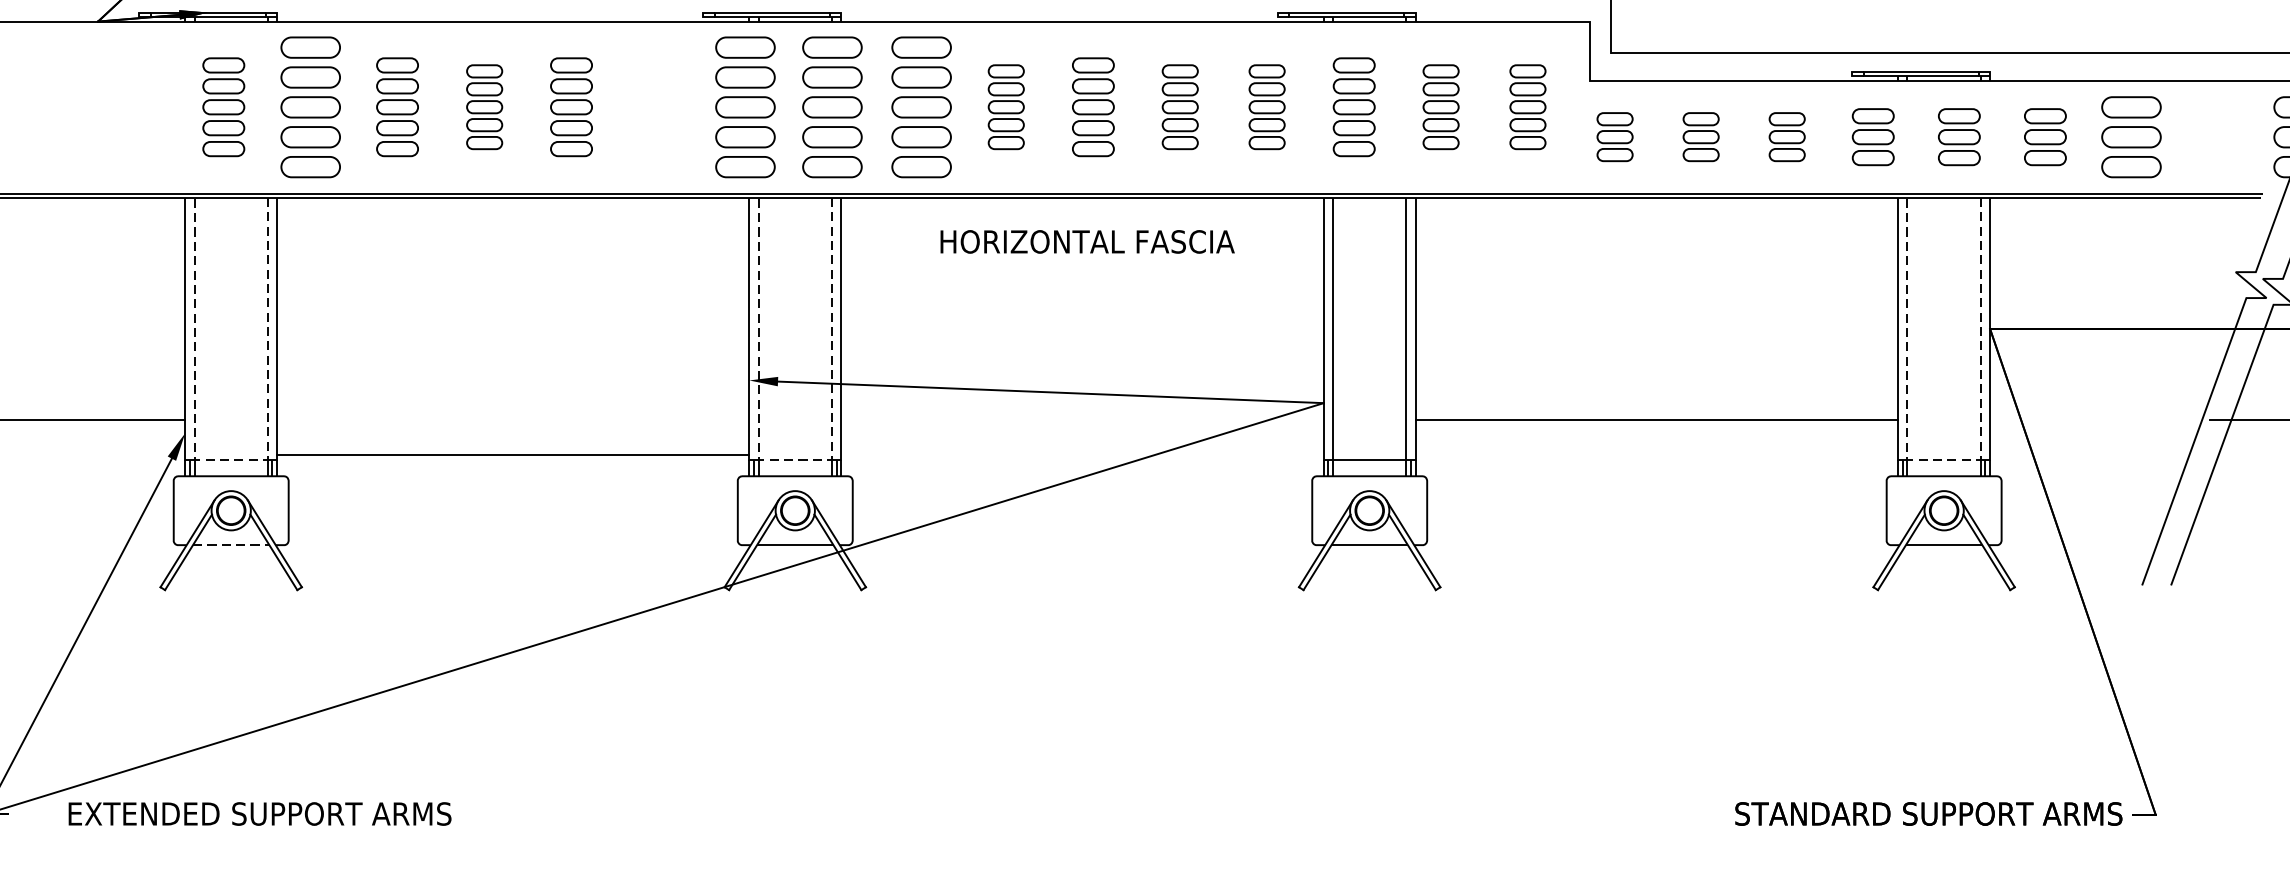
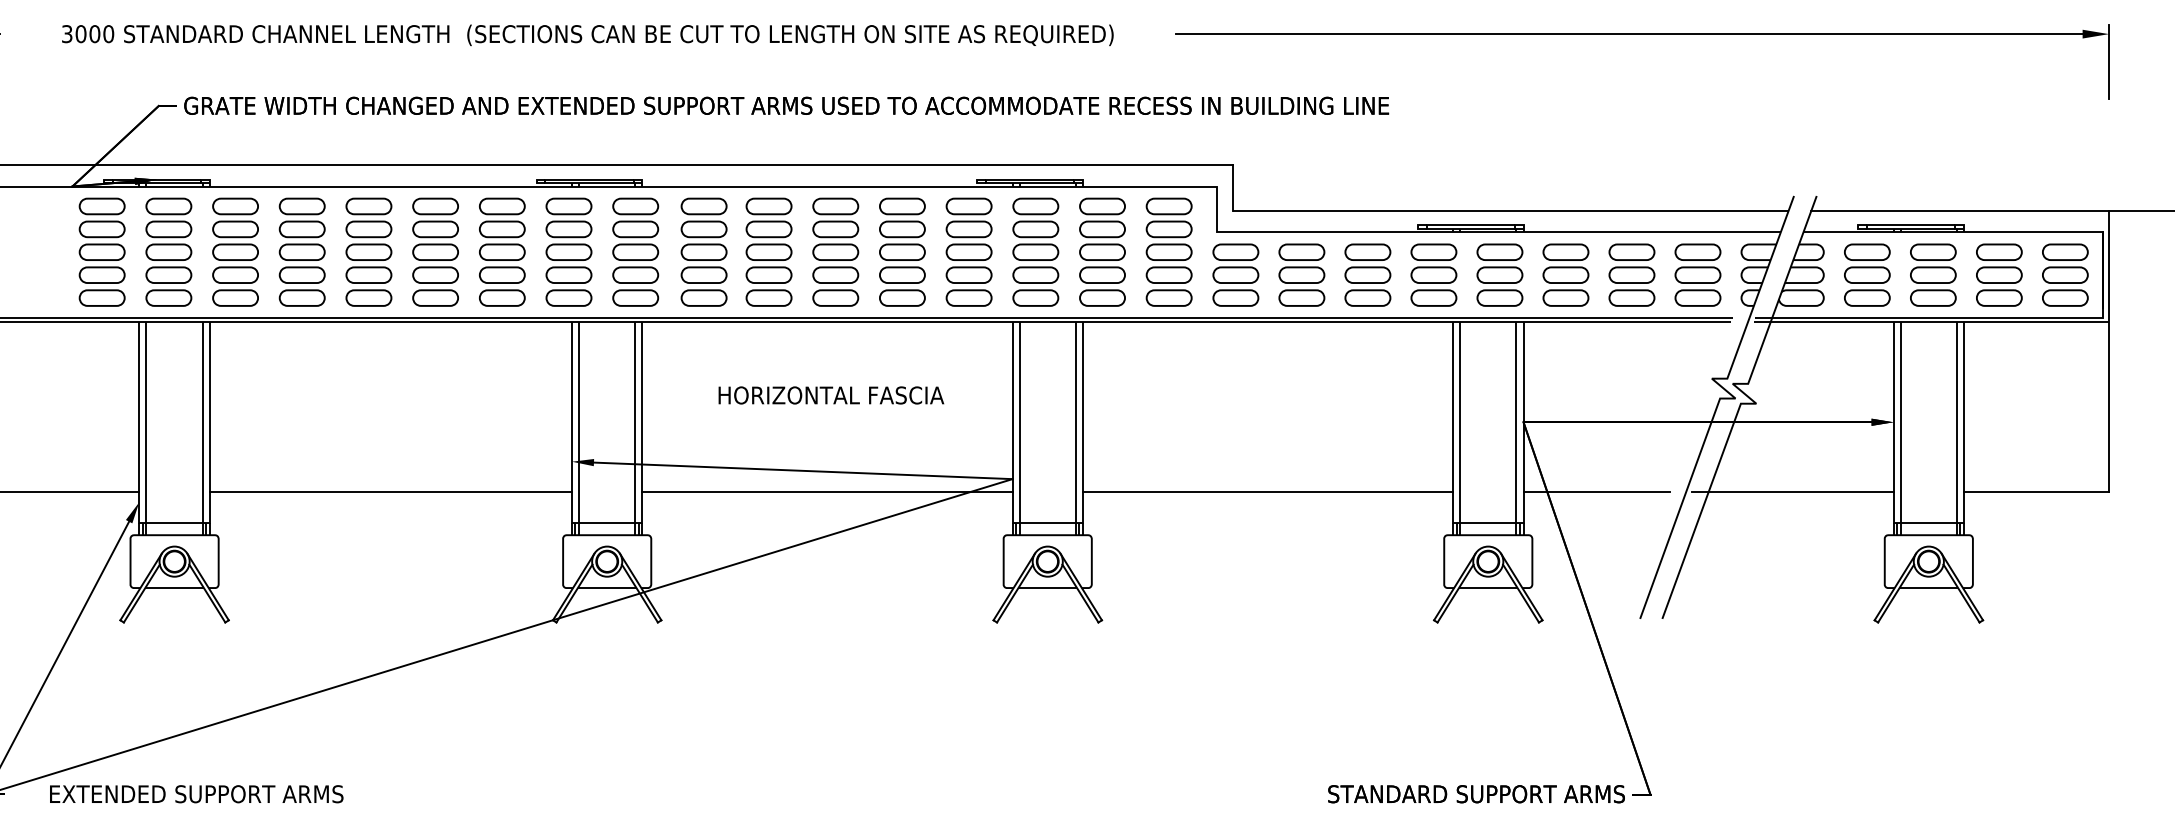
part: (135, 106) -> (101, 251), added
part: (223, 106) -> (168, 251), size x1.43
part: (396, 106) -> (301, 251), size x1.43
part: (484, 106) -> (368, 251), size x1.67
part: (571, 106) -> (435, 251), size x1.43
part: (658, 106) -> (502, 251), added
part: (1005, 106) -> (768, 251), size x1.67
part: (1092, 106) -> (835, 251), size x1.43
part: (1180, 106) -> (902, 251), size x1.67
part: (1266, 106) -> (968, 251), size x1.67
part: (1353, 106) -> (1035, 251), size x1.43
part: (1441, 106) -> (1102, 251), size x1.67
part: (1527, 106) -> (1168, 251), size x1.67
part: (1614, 136) -> (1235, 274), size x1.67
part: (1700, 136) -> (1301, 274), size x1.67
part: (1786, 136) -> (1367, 274), size x1.67
part: (1872, 136) -> (1433, 274), size x1.43
part: (1958, 136) -> (1499, 274), size x1.43
part: (2044, 136) -> (1565, 274), size x1.43
part: (2216, 136) -> (1697, 274), added
text: (1087, 241) -> (831, 395), moved
line: (1082, 420) -> (827, 492), added
line: (2085, 420) -> (1596, 492), added
line: (512, 455) -> (390, 492), moved
line: (231, 459) -> (174, 522), dashed -> solid
line: (794, 459) -> (606, 522), dashed -> solid
line: (1943, 459) -> (1487, 522), dashed -> solid
line: (232, 545) -> (175, 588), dashed -> solid

